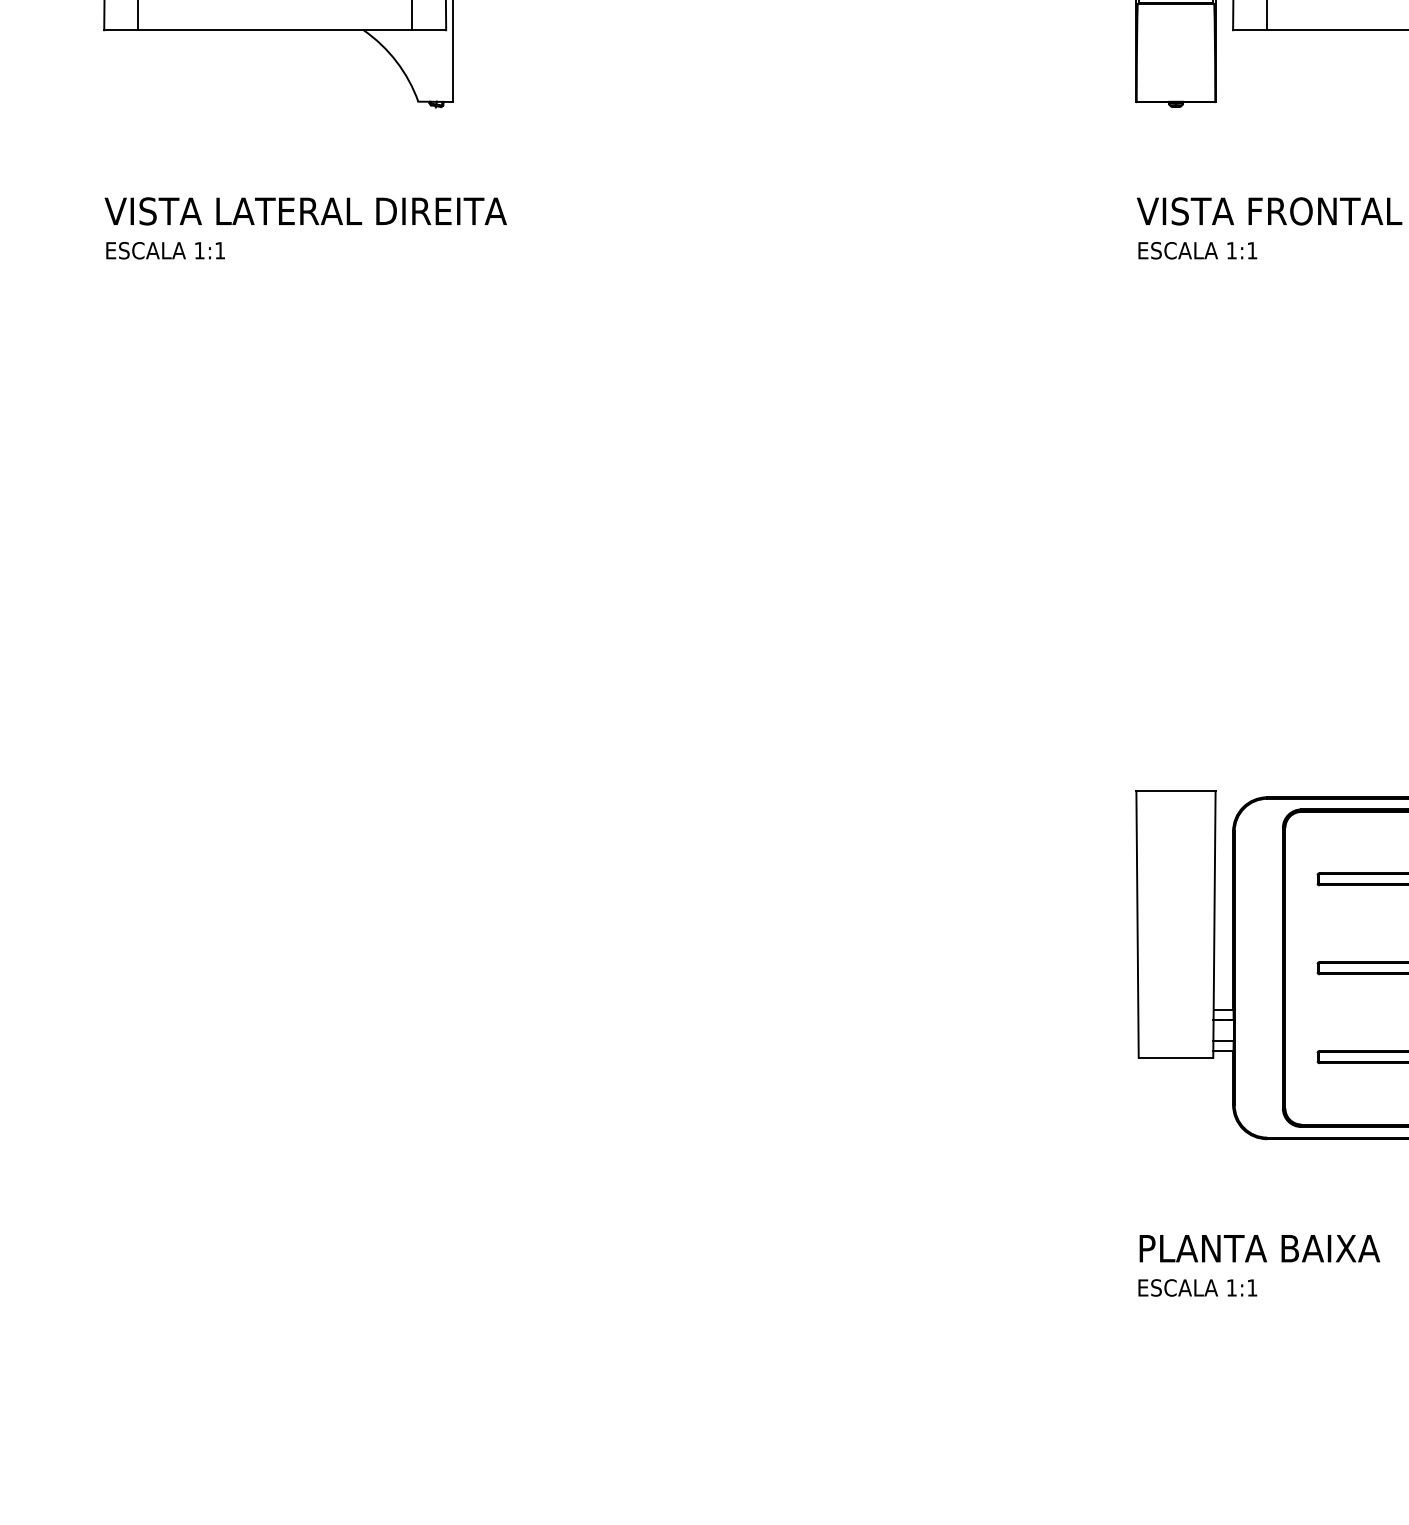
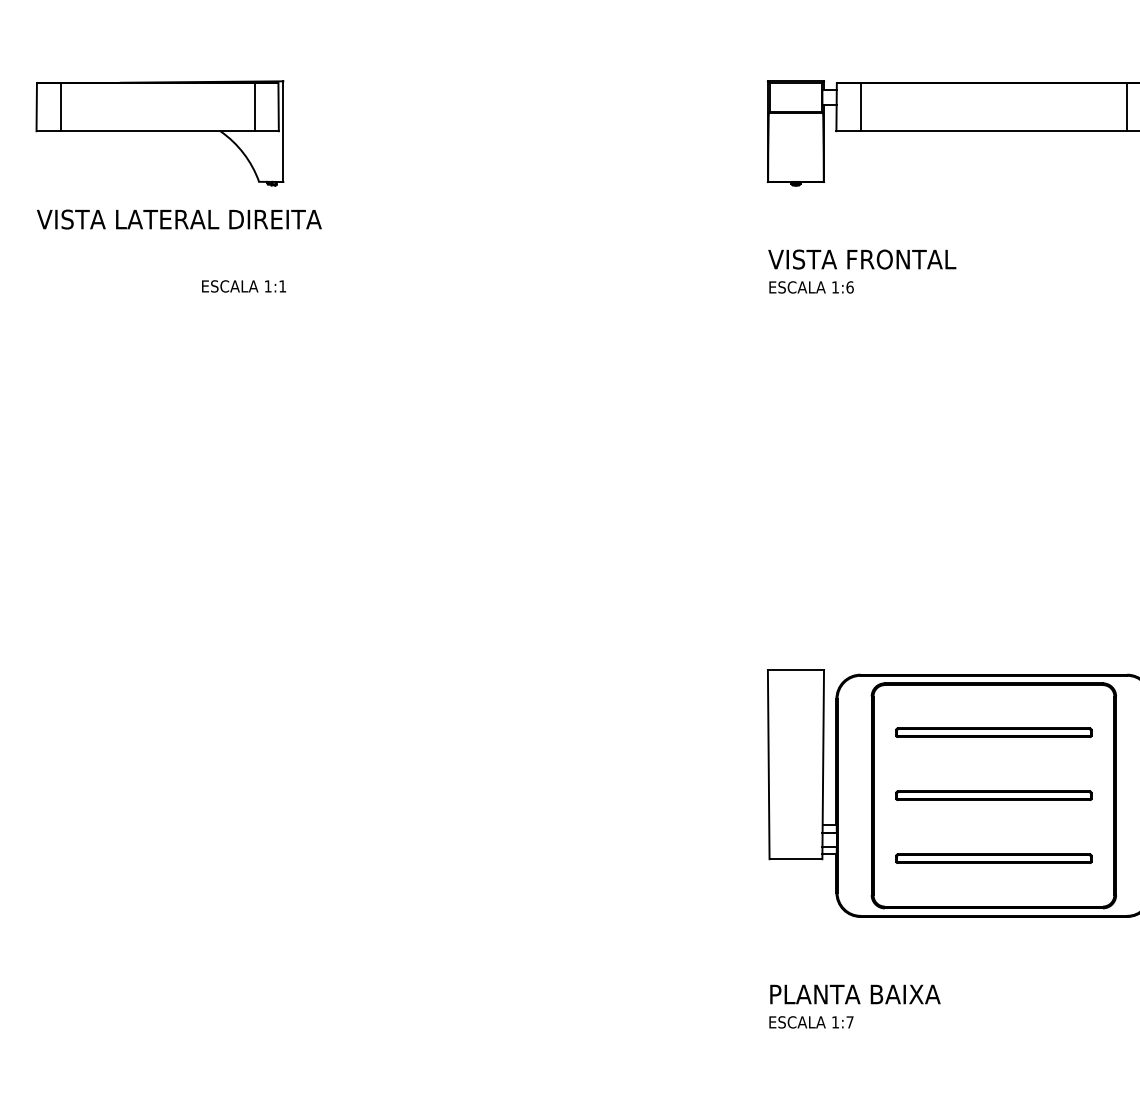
text: (305, 211) -> (179, 219), moved
text: (166, 250) -> (244, 286), moved
text: (1251, 250) -> (849, 287), 1:1 -> 1:6
text: (1251, 1288) -> (849, 1022), 1:1 -> 1:7

